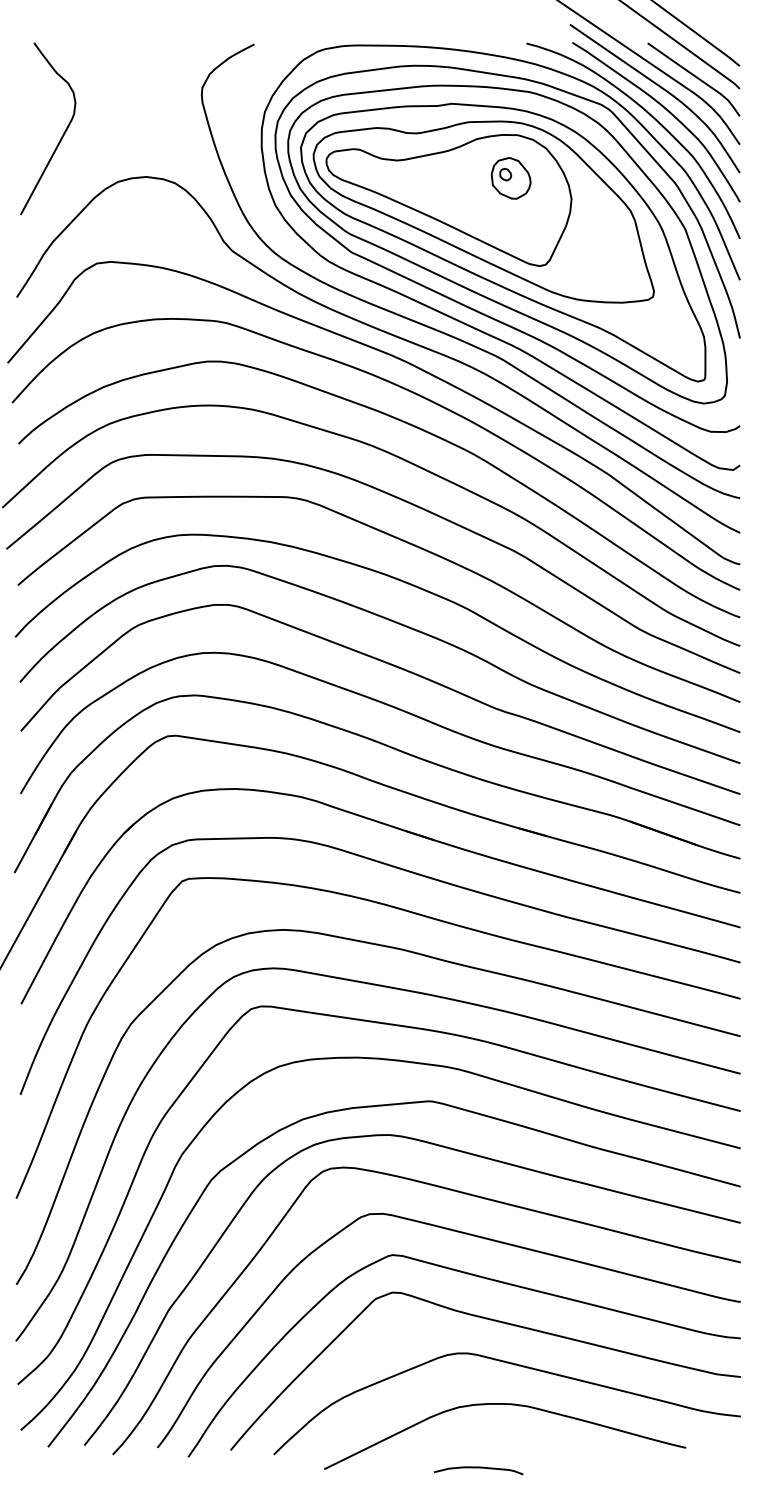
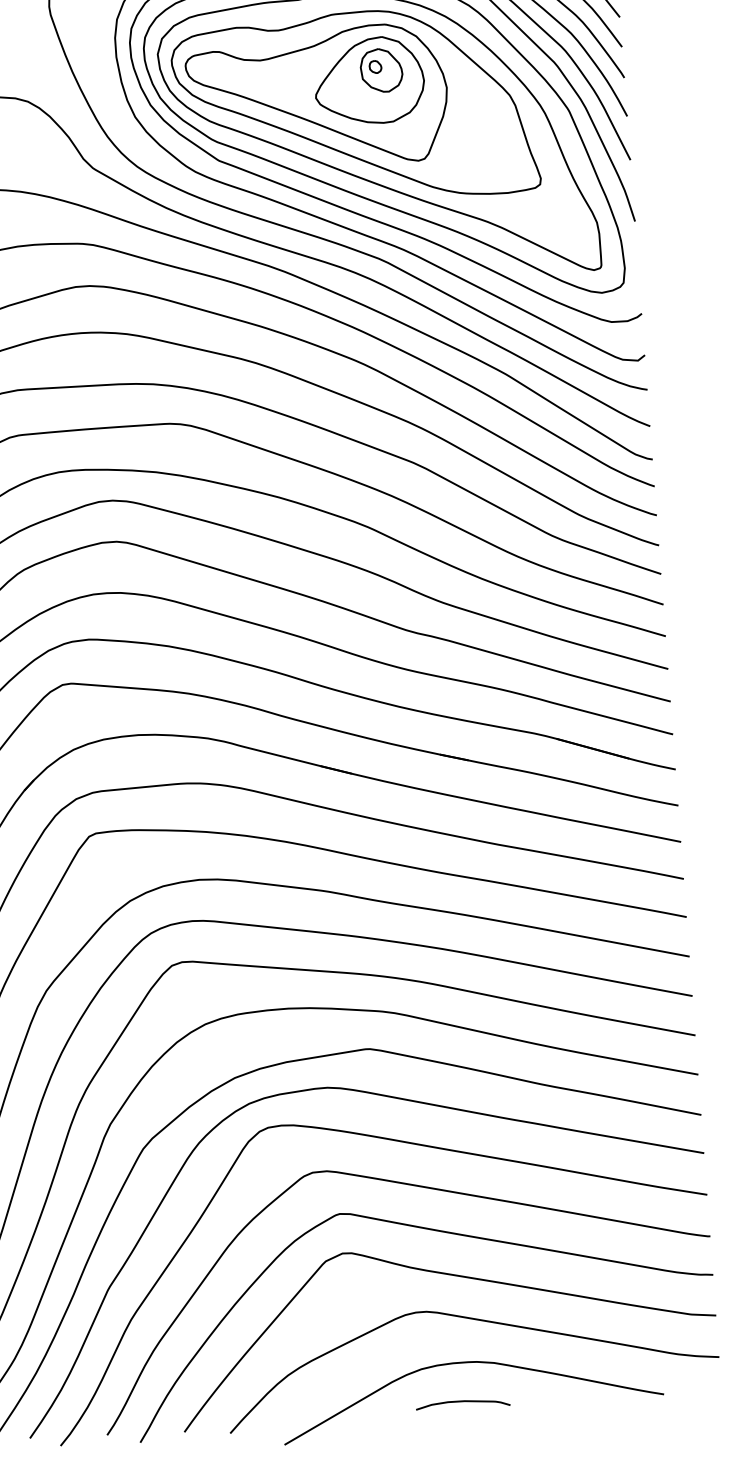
part: (498, 186) -> (368, 80), added
curve: (478, 1468) -> (462, 1402), moved

